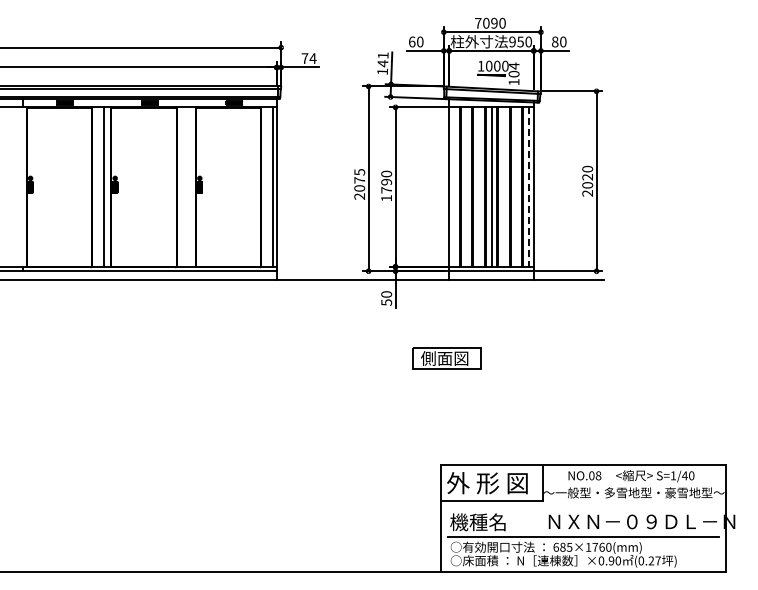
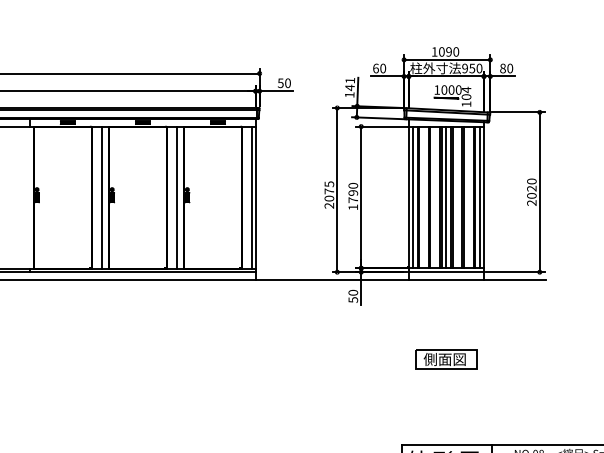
text: (478, 23) -> (434, 52), 7090 -> 1090
text: (308, 58) -> (283, 83), 74 -> 50
line: (454, 186) -> (413, 196), added
line: (188, 187) -> (177, 197), added
line: (528, 187) -> (479, 197), dashed -> solid
part: (446, 358) -> (446, 359), moved

